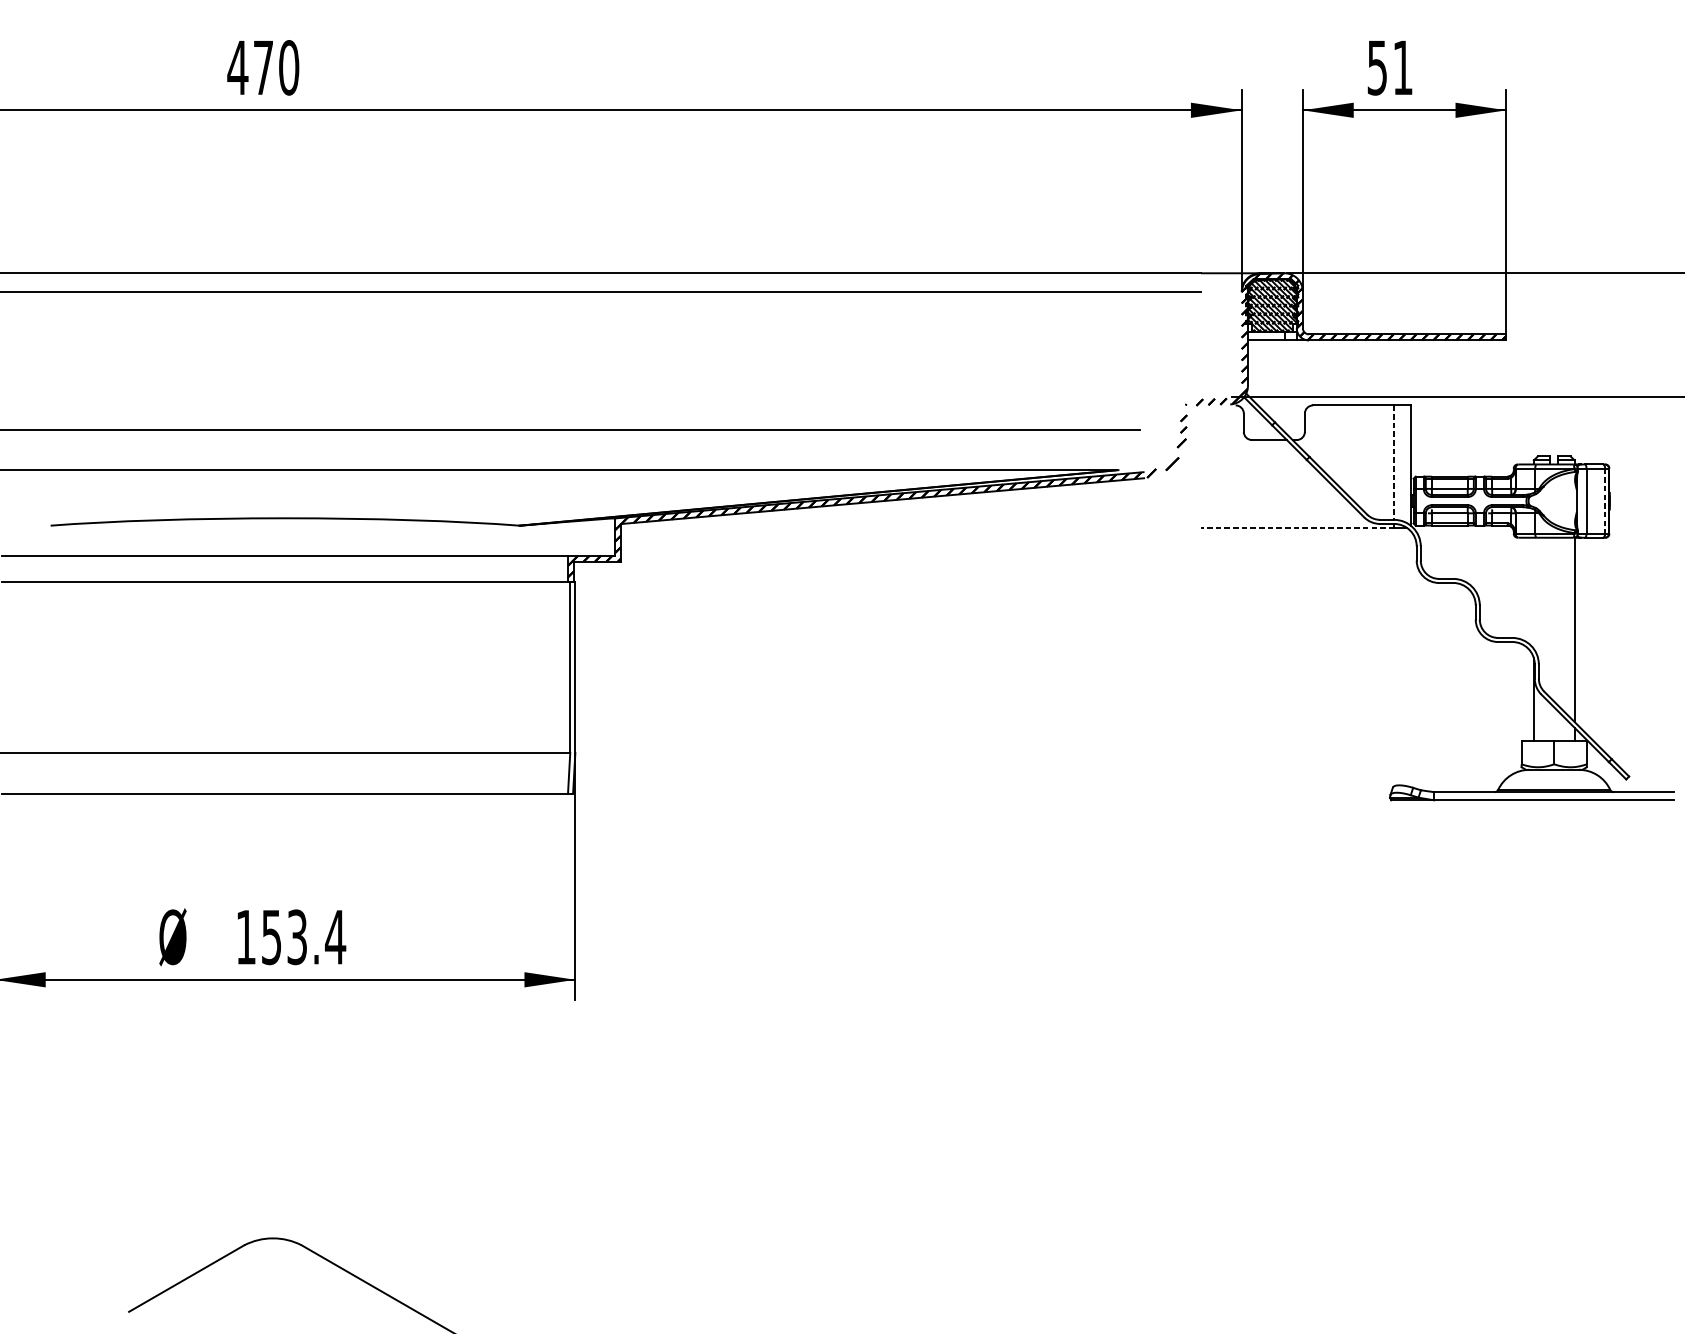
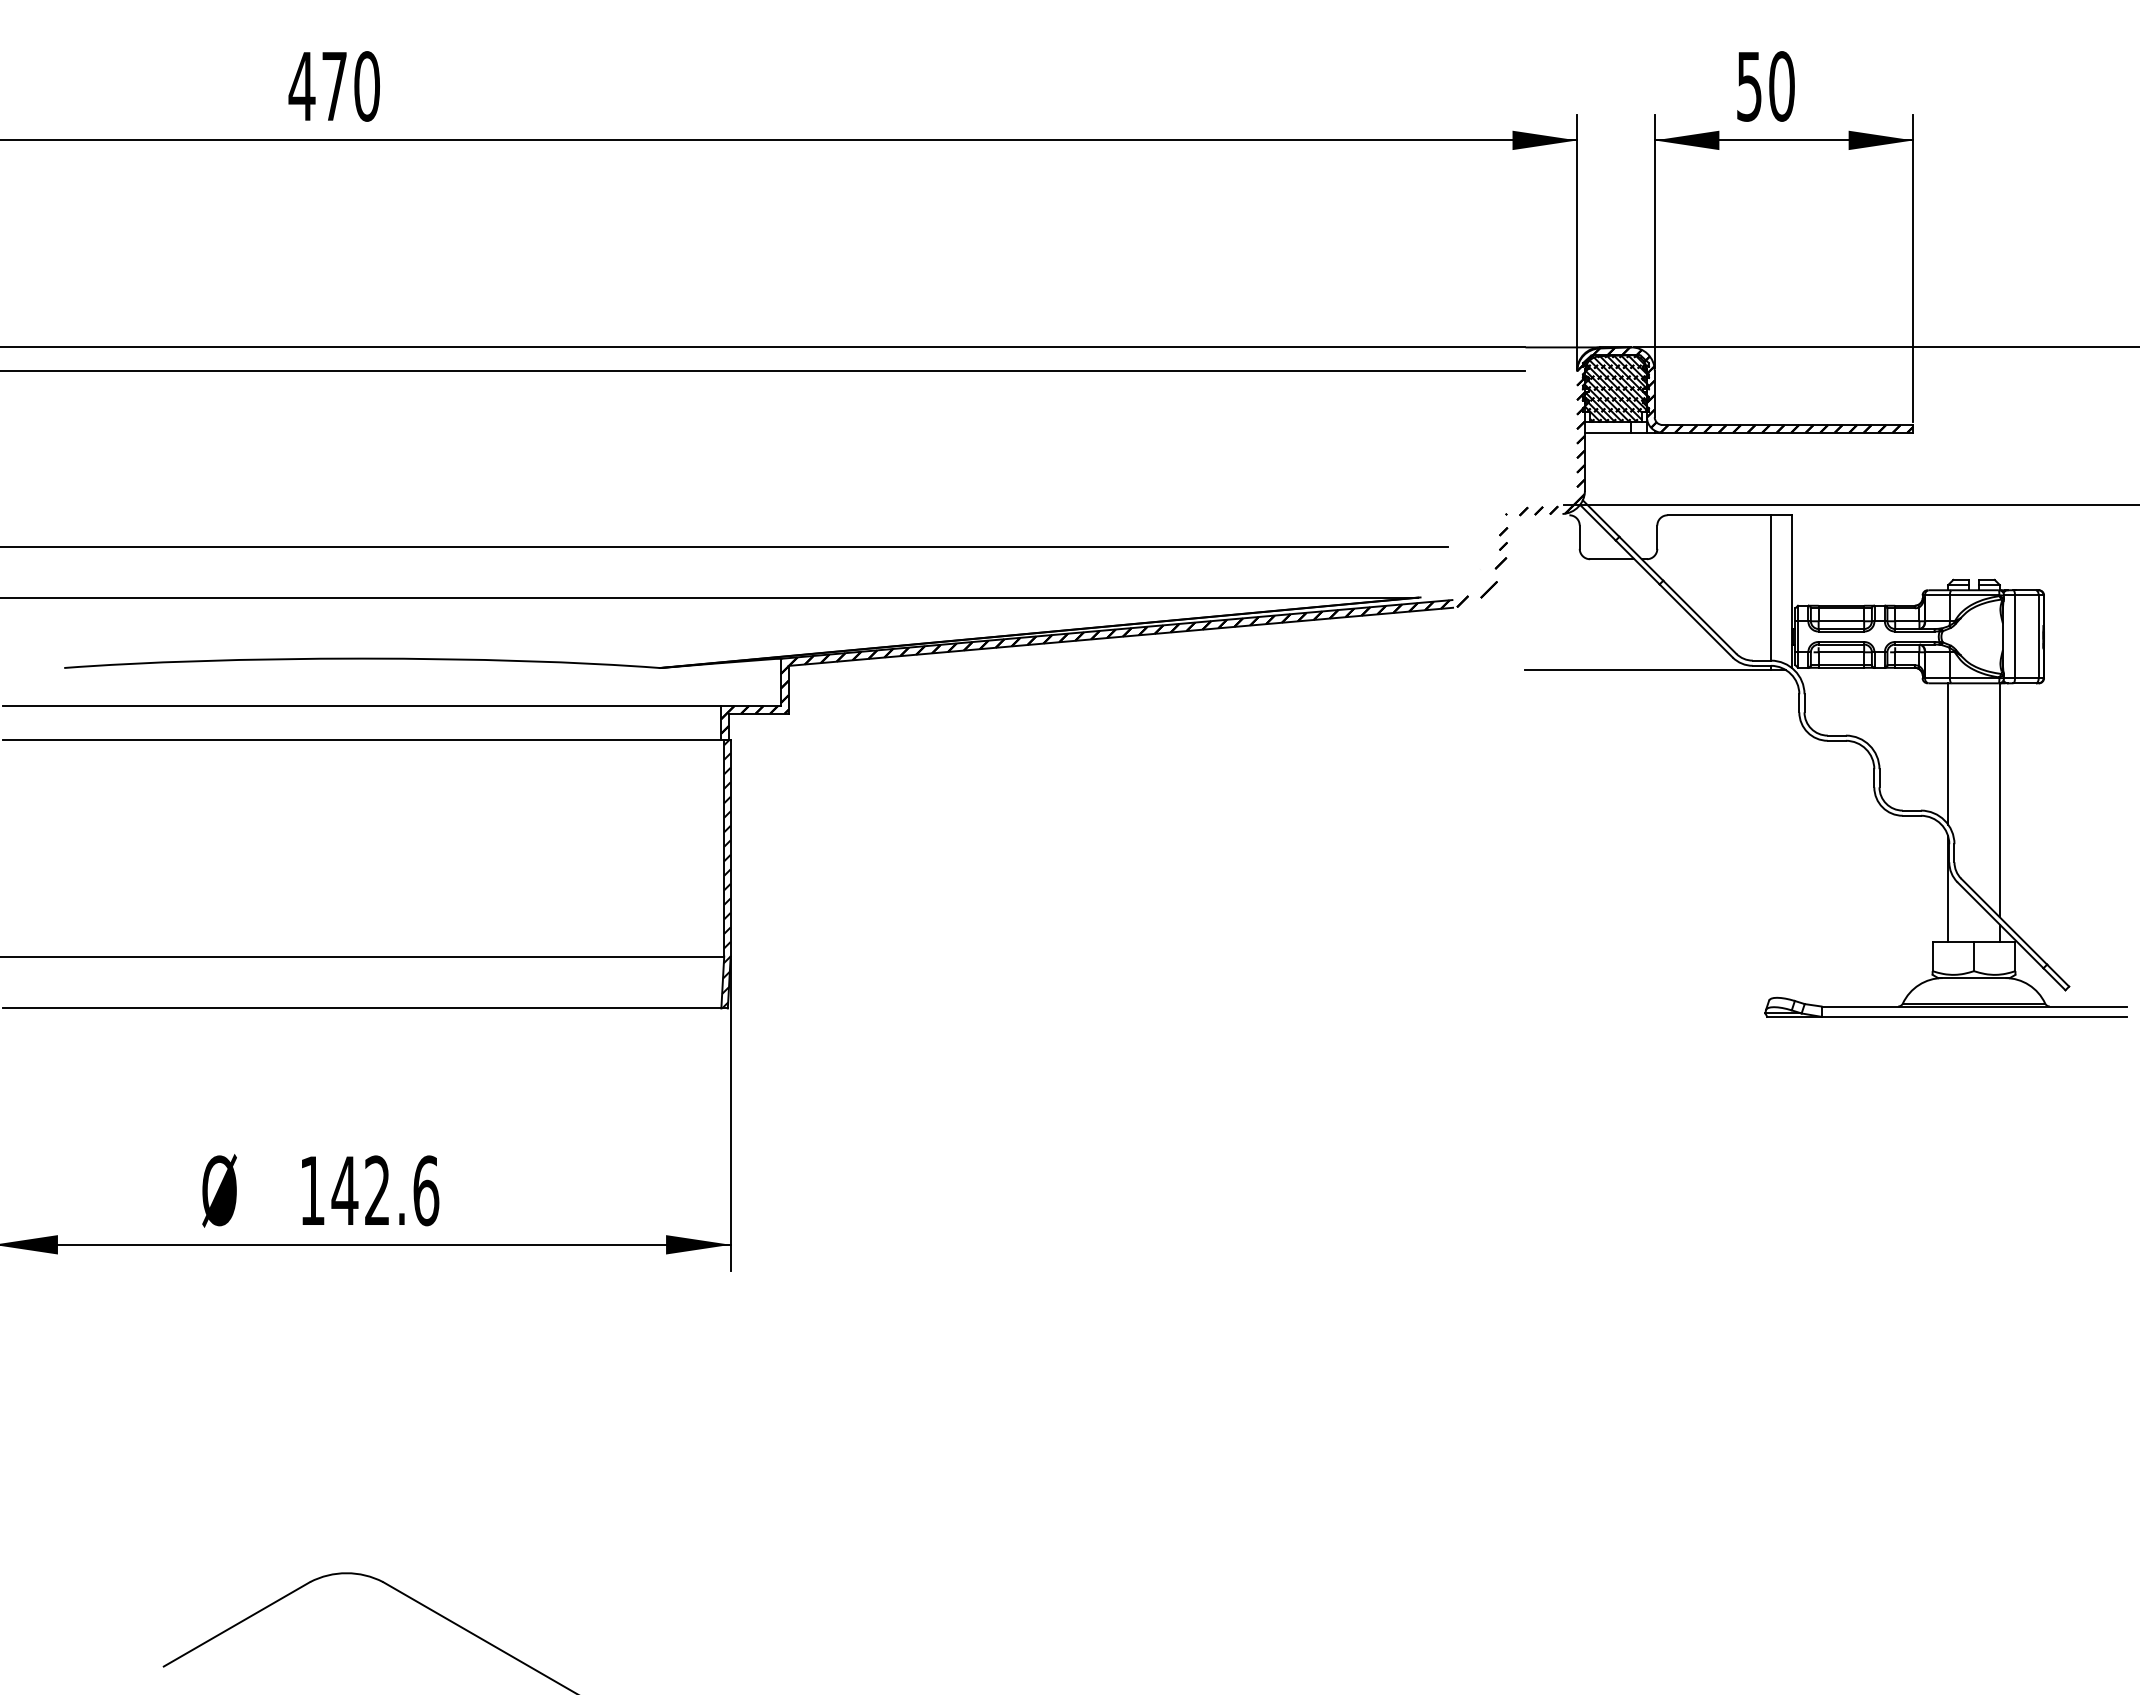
text: (1402, 67) -> (1781, 86), 51 -> 50
line: (1394, 462) -> (1771, 587), dashed -> solid
line: (1605, 501) -> (2038, 637), dashed -> solid
line: (1297, 527) -> (1648, 670), dashed -> solid
line: (1534, 592) -> (1948, 753), added
hatch: (572, 687) -> (726, 873), added
text: (303, 937) -> (385, 1190), 153.4 -> 142.6

